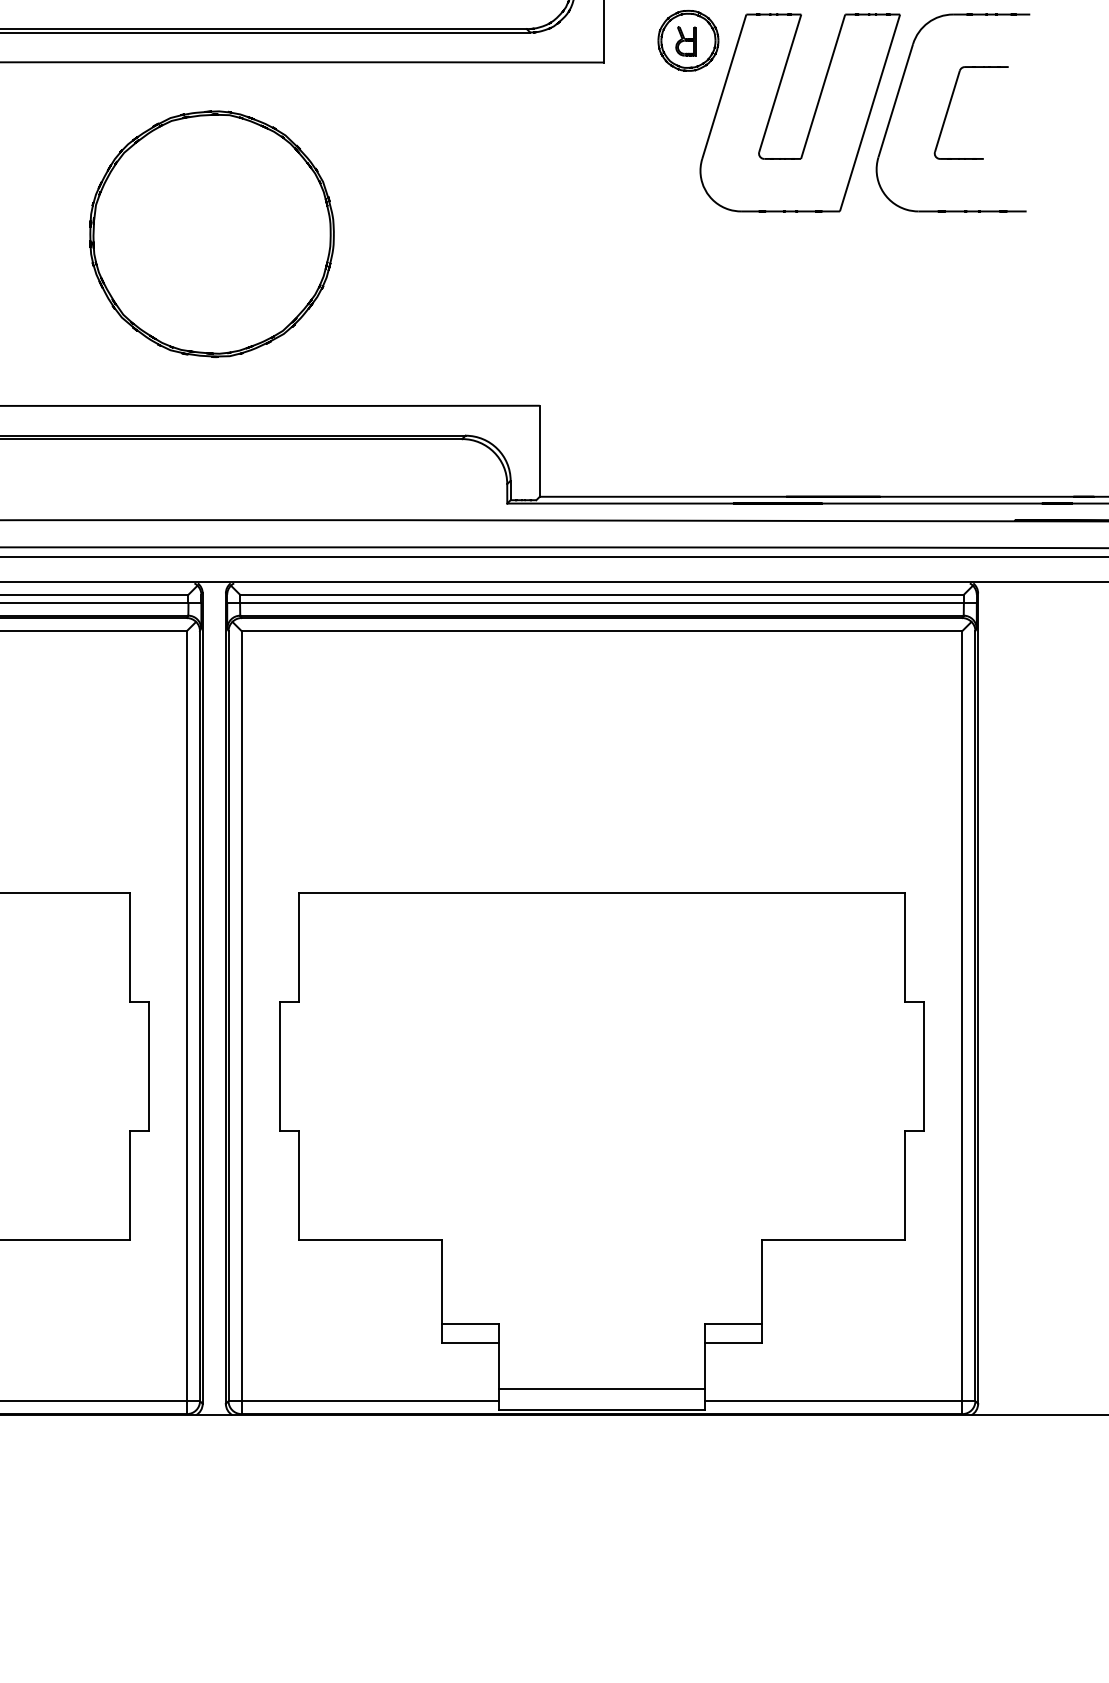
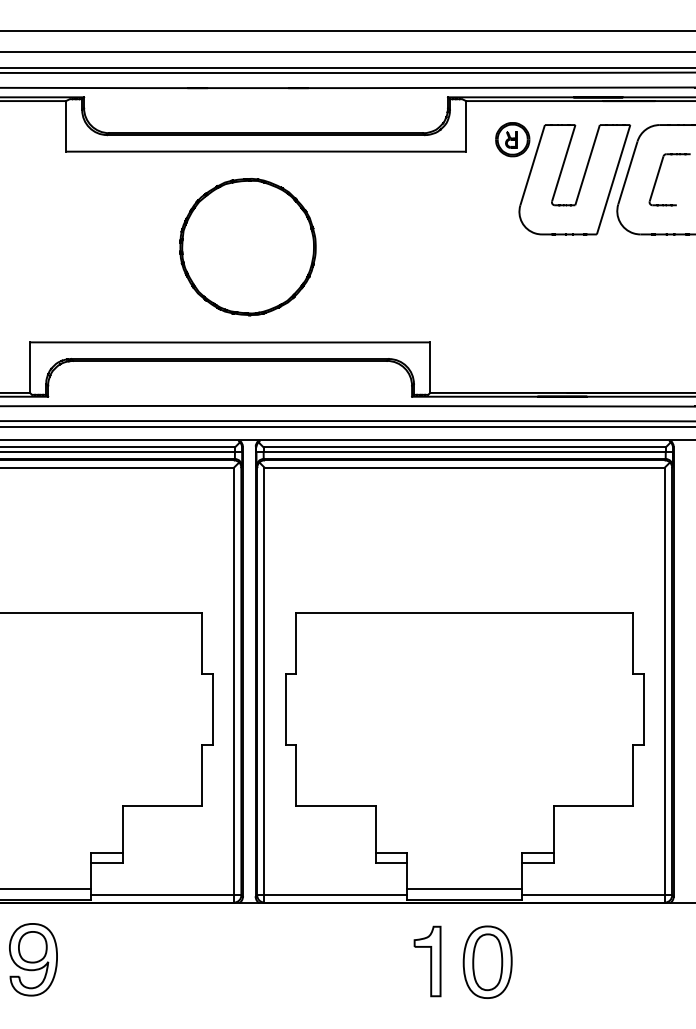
part: (598, 1520) -> (462, 961), added

